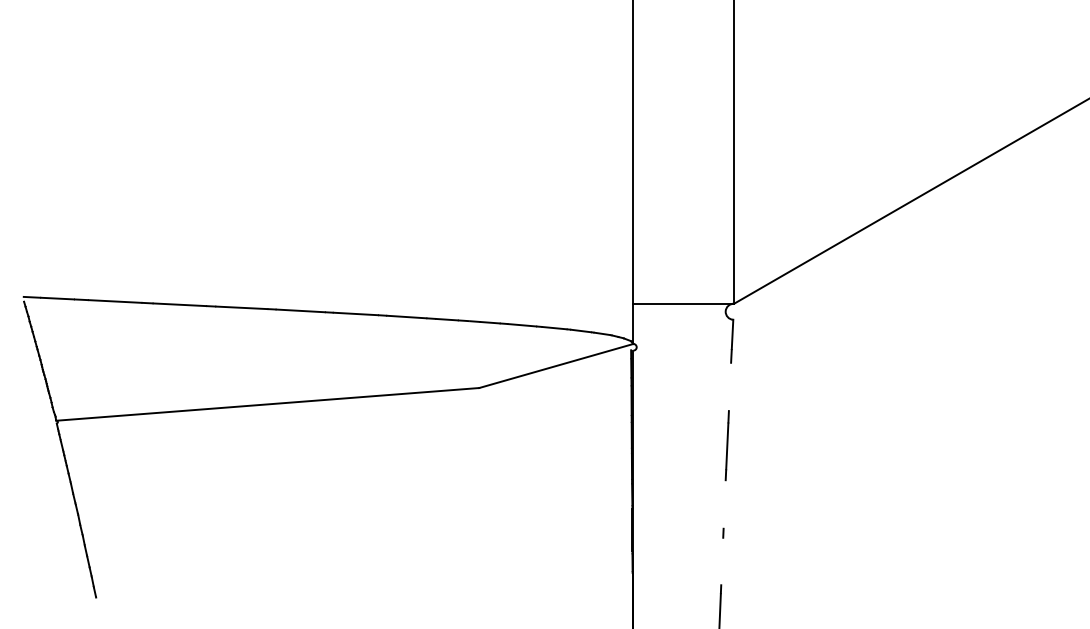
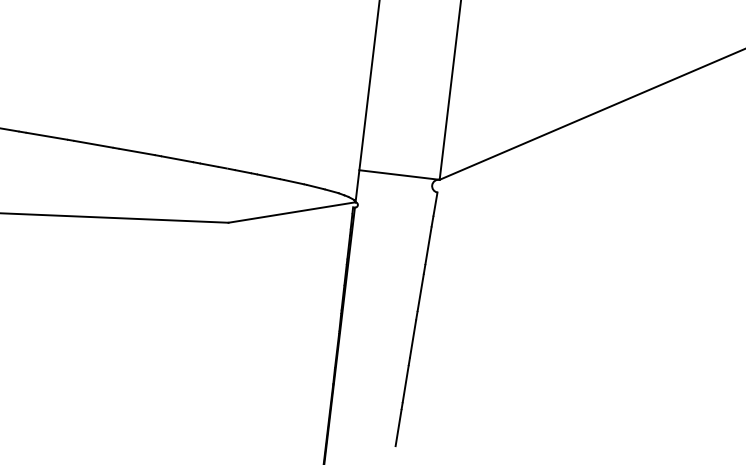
line: (729, 386) -> (428, 245), added
line: (724, 504) -> (412, 338), added
line: (722, 561) -> (405, 384), added

